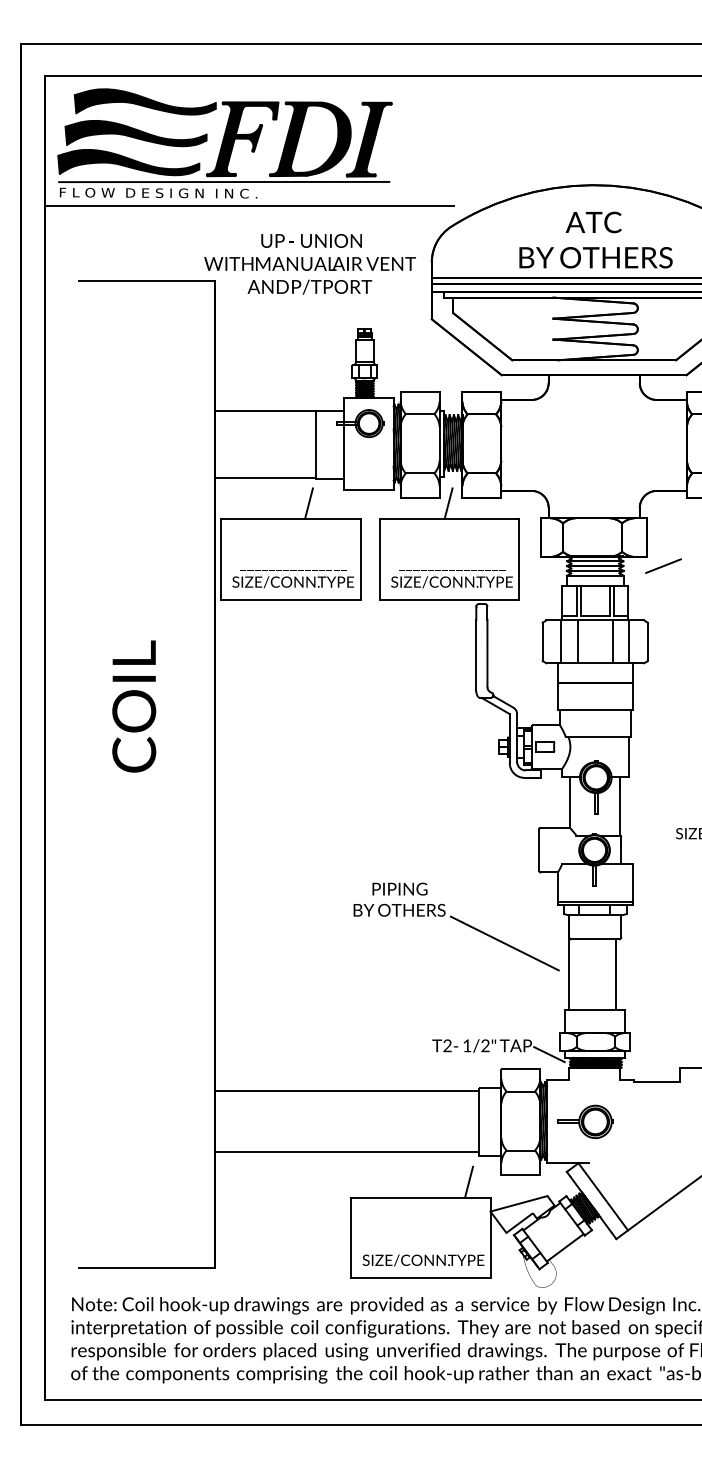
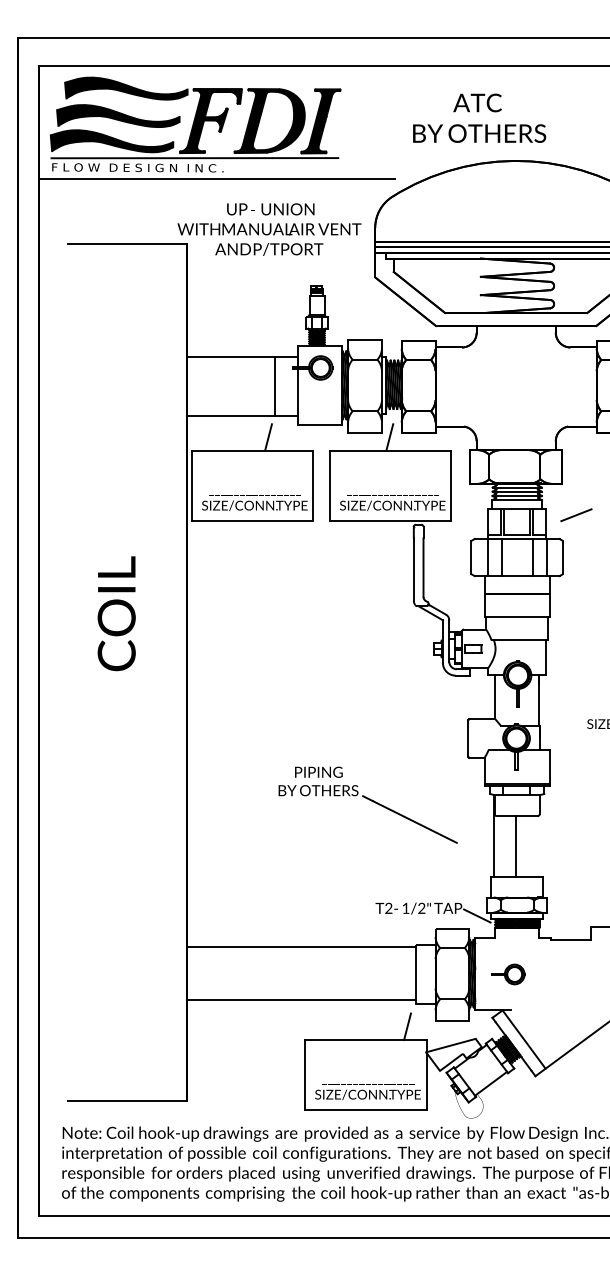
text: (595, 239) -> (479, 117), moved
line: (663, 565) -> (576, 514), moved
part: (456, 926) -> (367, 804), moved
line: (616, 974) -> (515, 846), moved
part: (585, 1121) -> (508, 974), size x0.7

